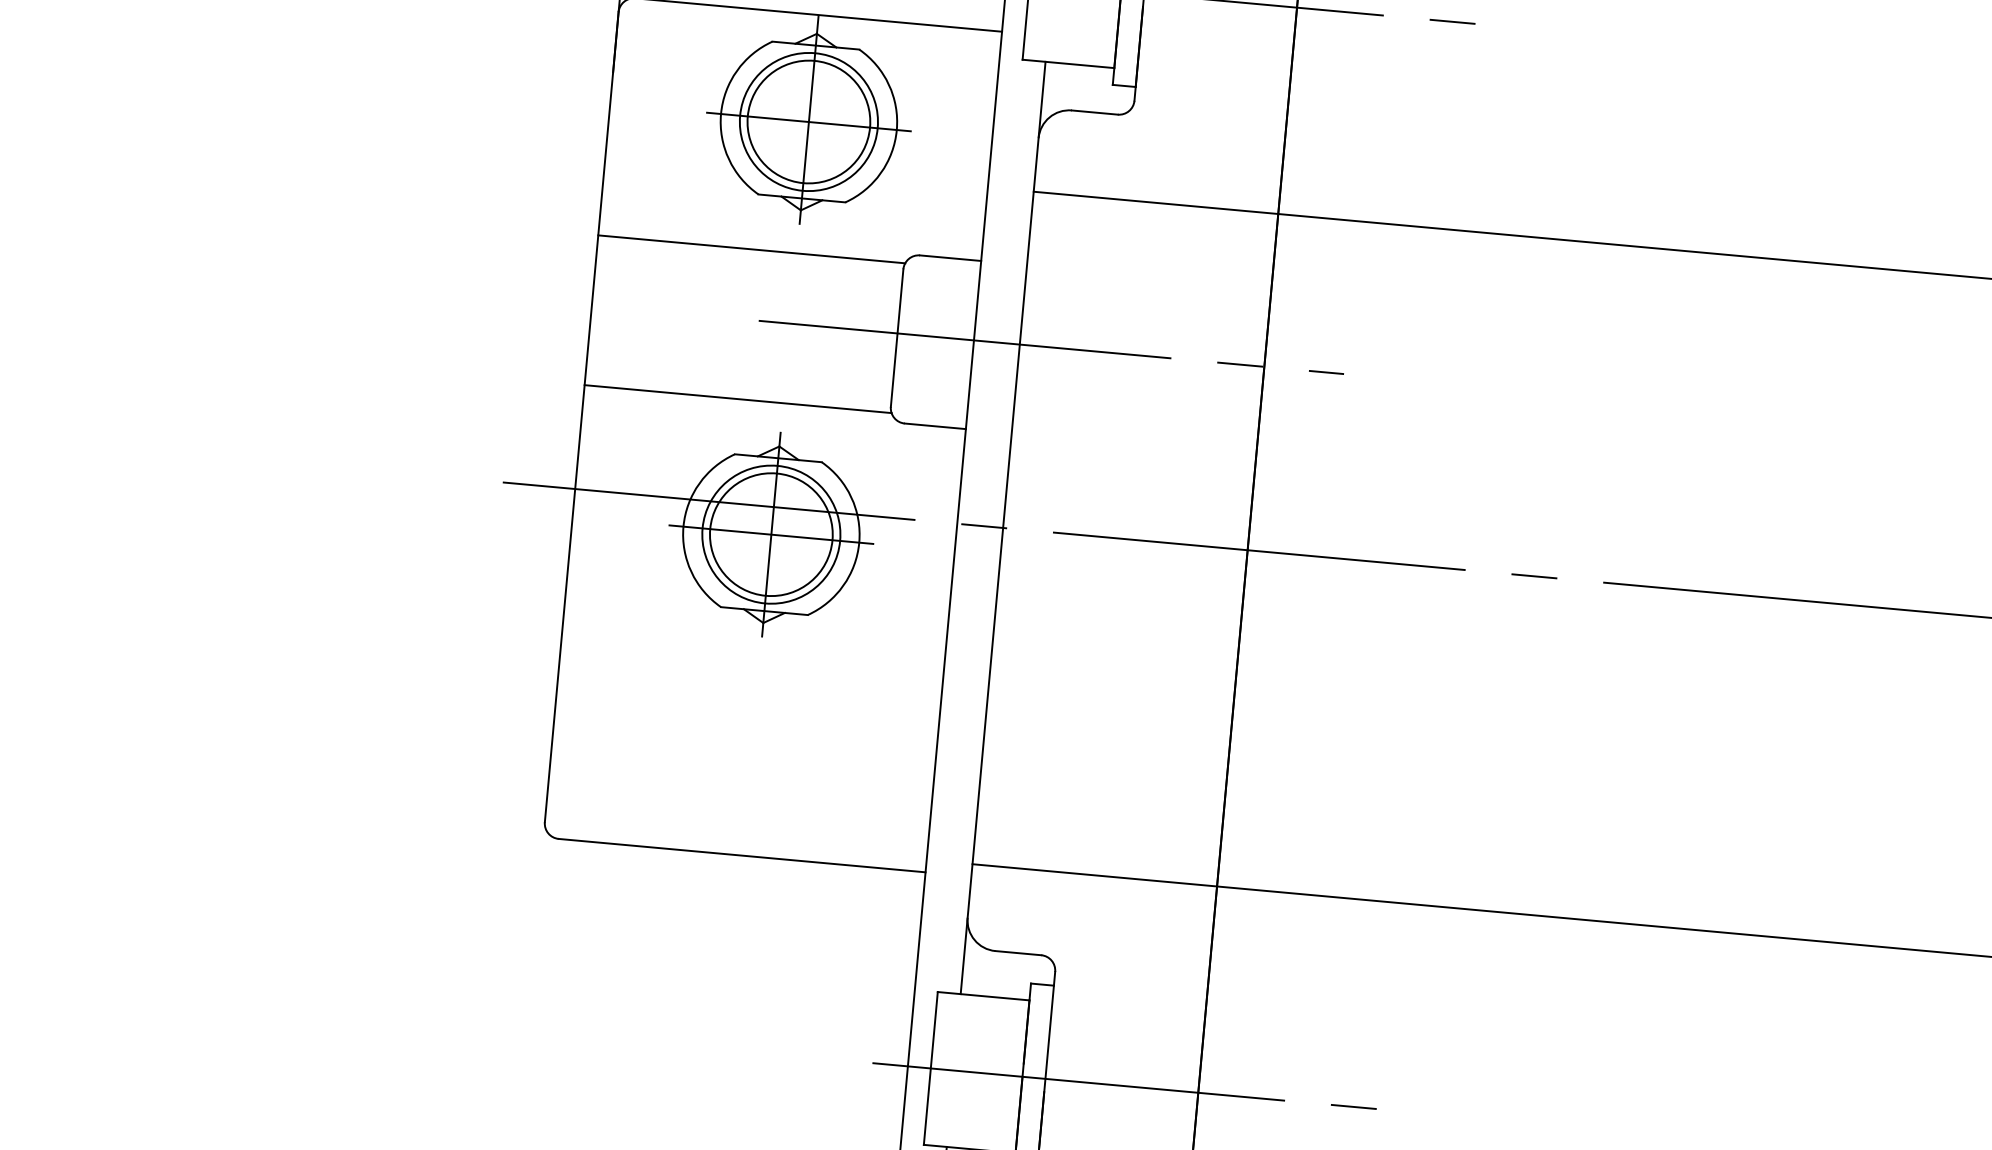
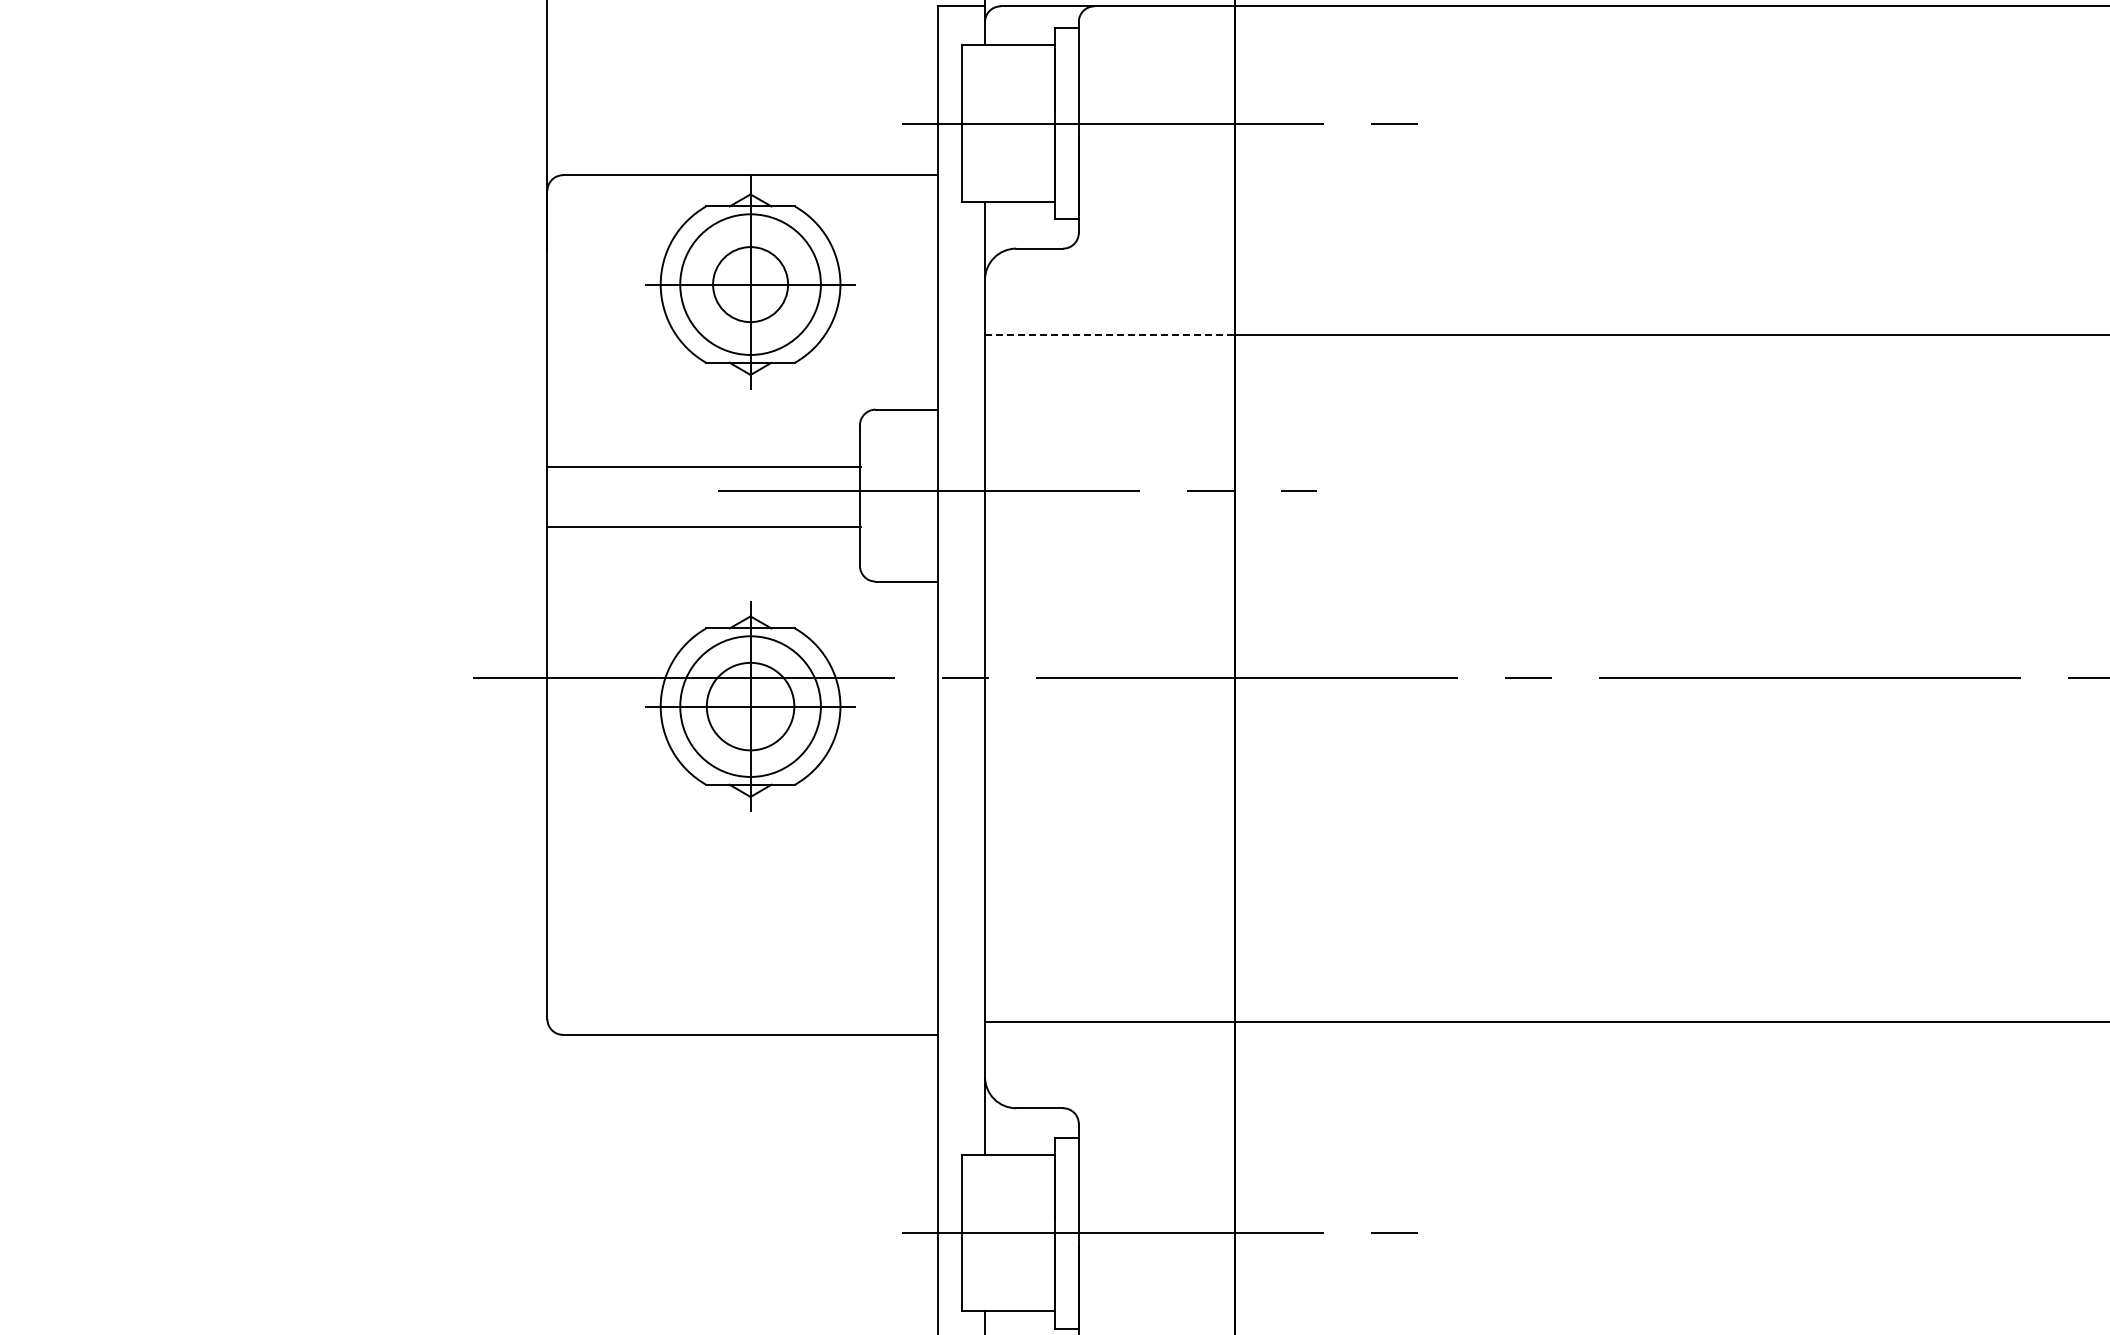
circle: (808, 121) -> (750, 284), size x0.6
line: (1156, 202) -> (1110, 334), solid -> dashed
line: (751, 249) -> (704, 467), moved
line: (738, 399) -> (704, 527), moved
circle: (771, 534) -> (750, 706), size x0.7

